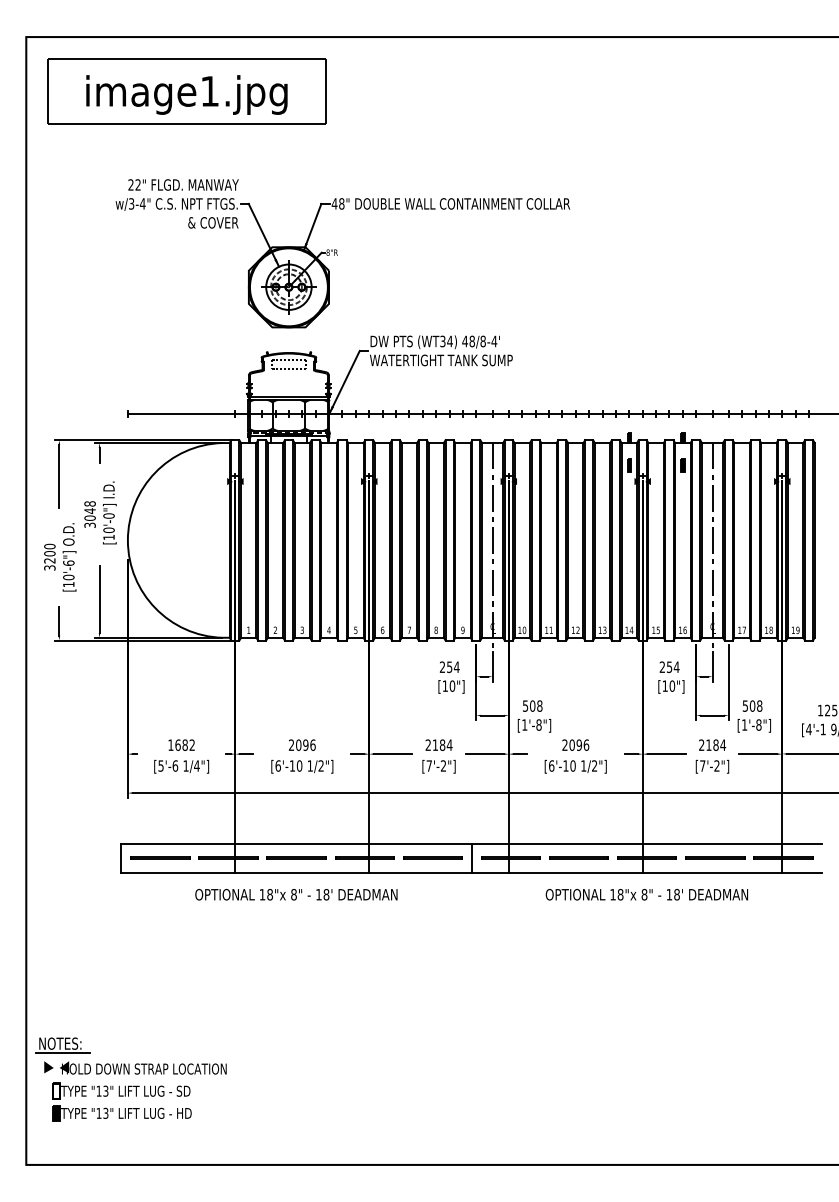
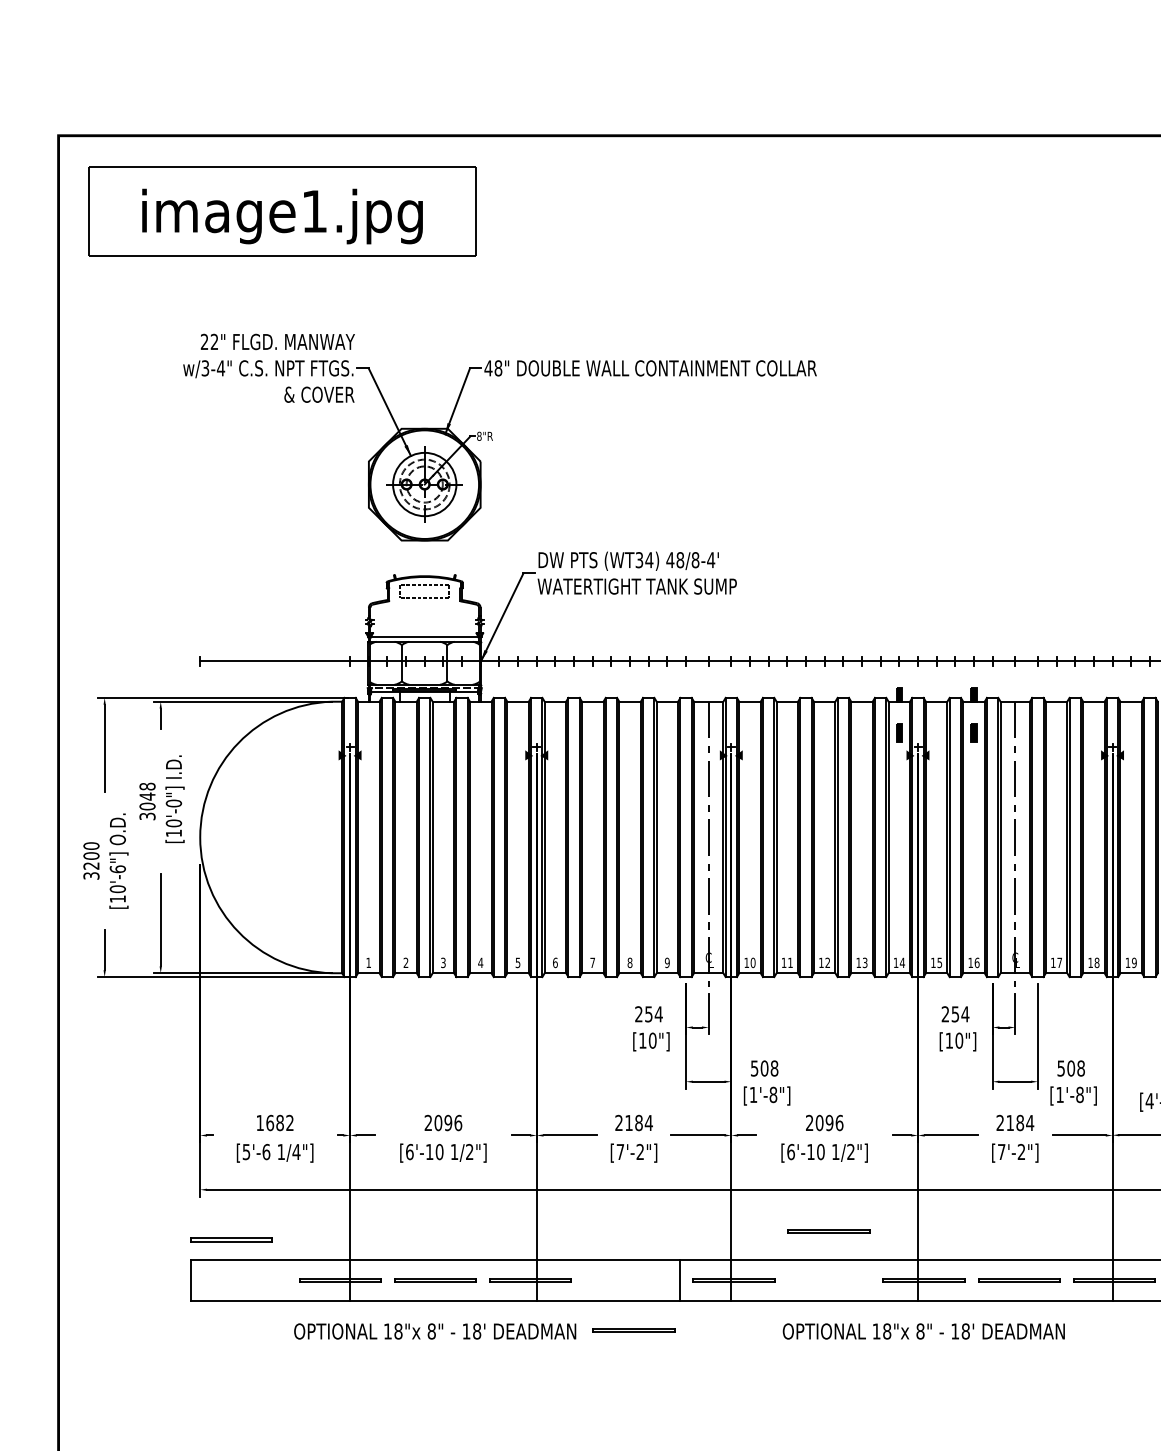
line: (160, 857) -> (231, 1239), moved
line: (432, 857) -> (633, 1329), moved
line: (578, 857) -> (828, 1230), moved

